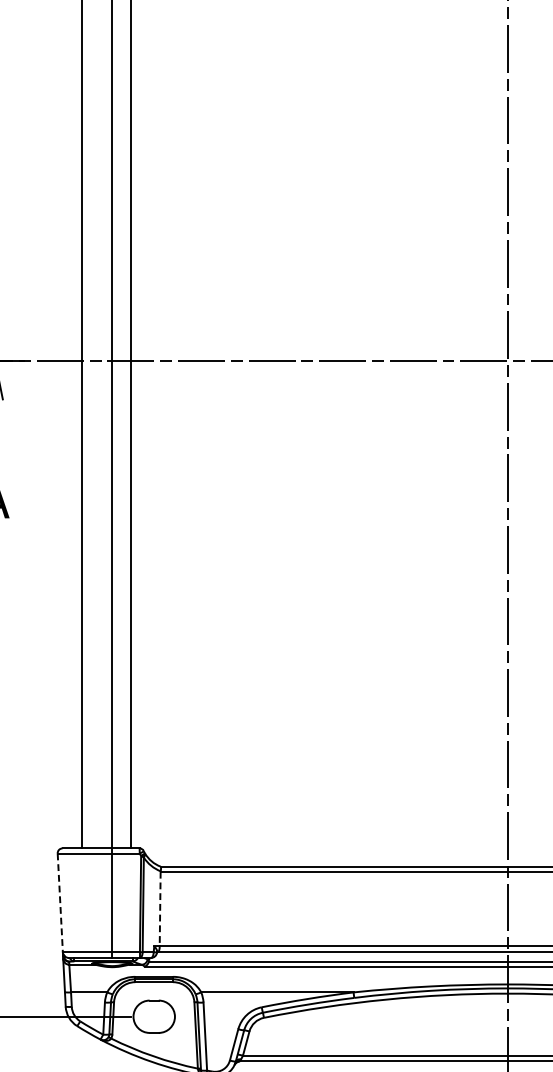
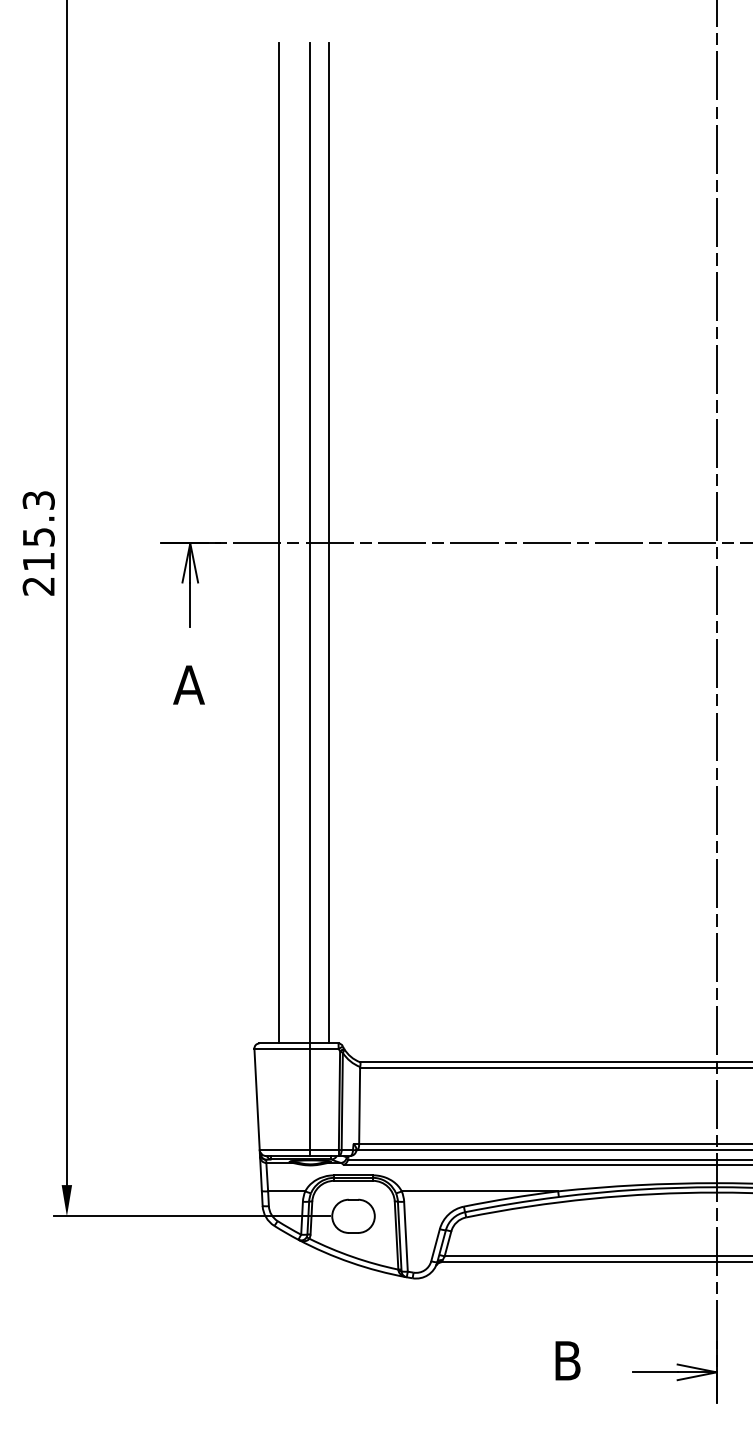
line: (60, 902) -> (257, 1099), dashed -> solid
line: (160, 909) -> (359, 1106), dashed -> solid

